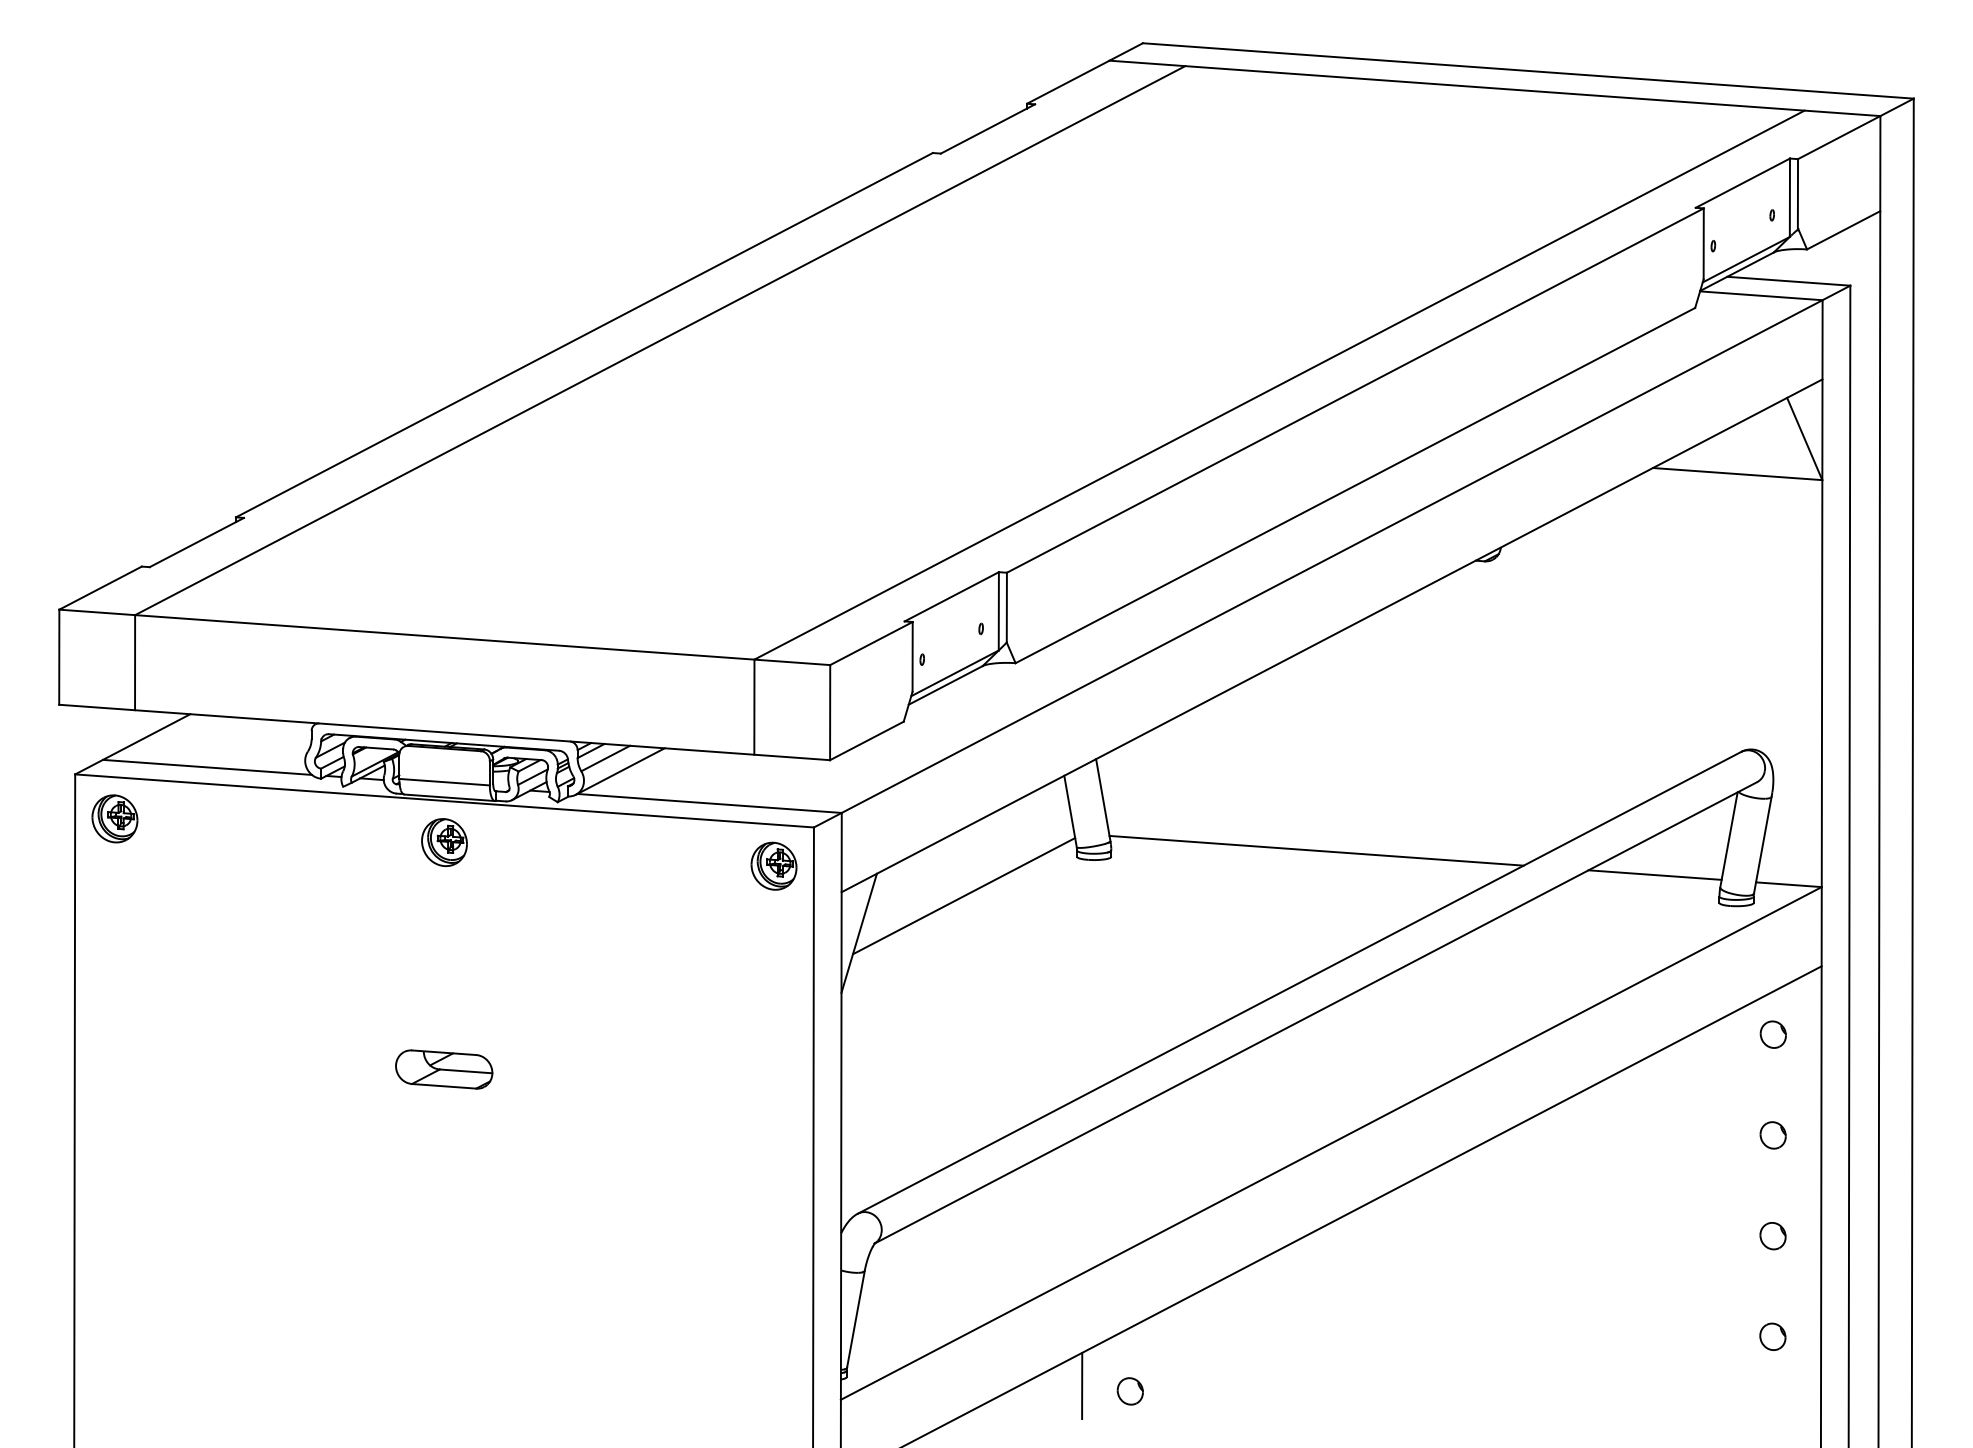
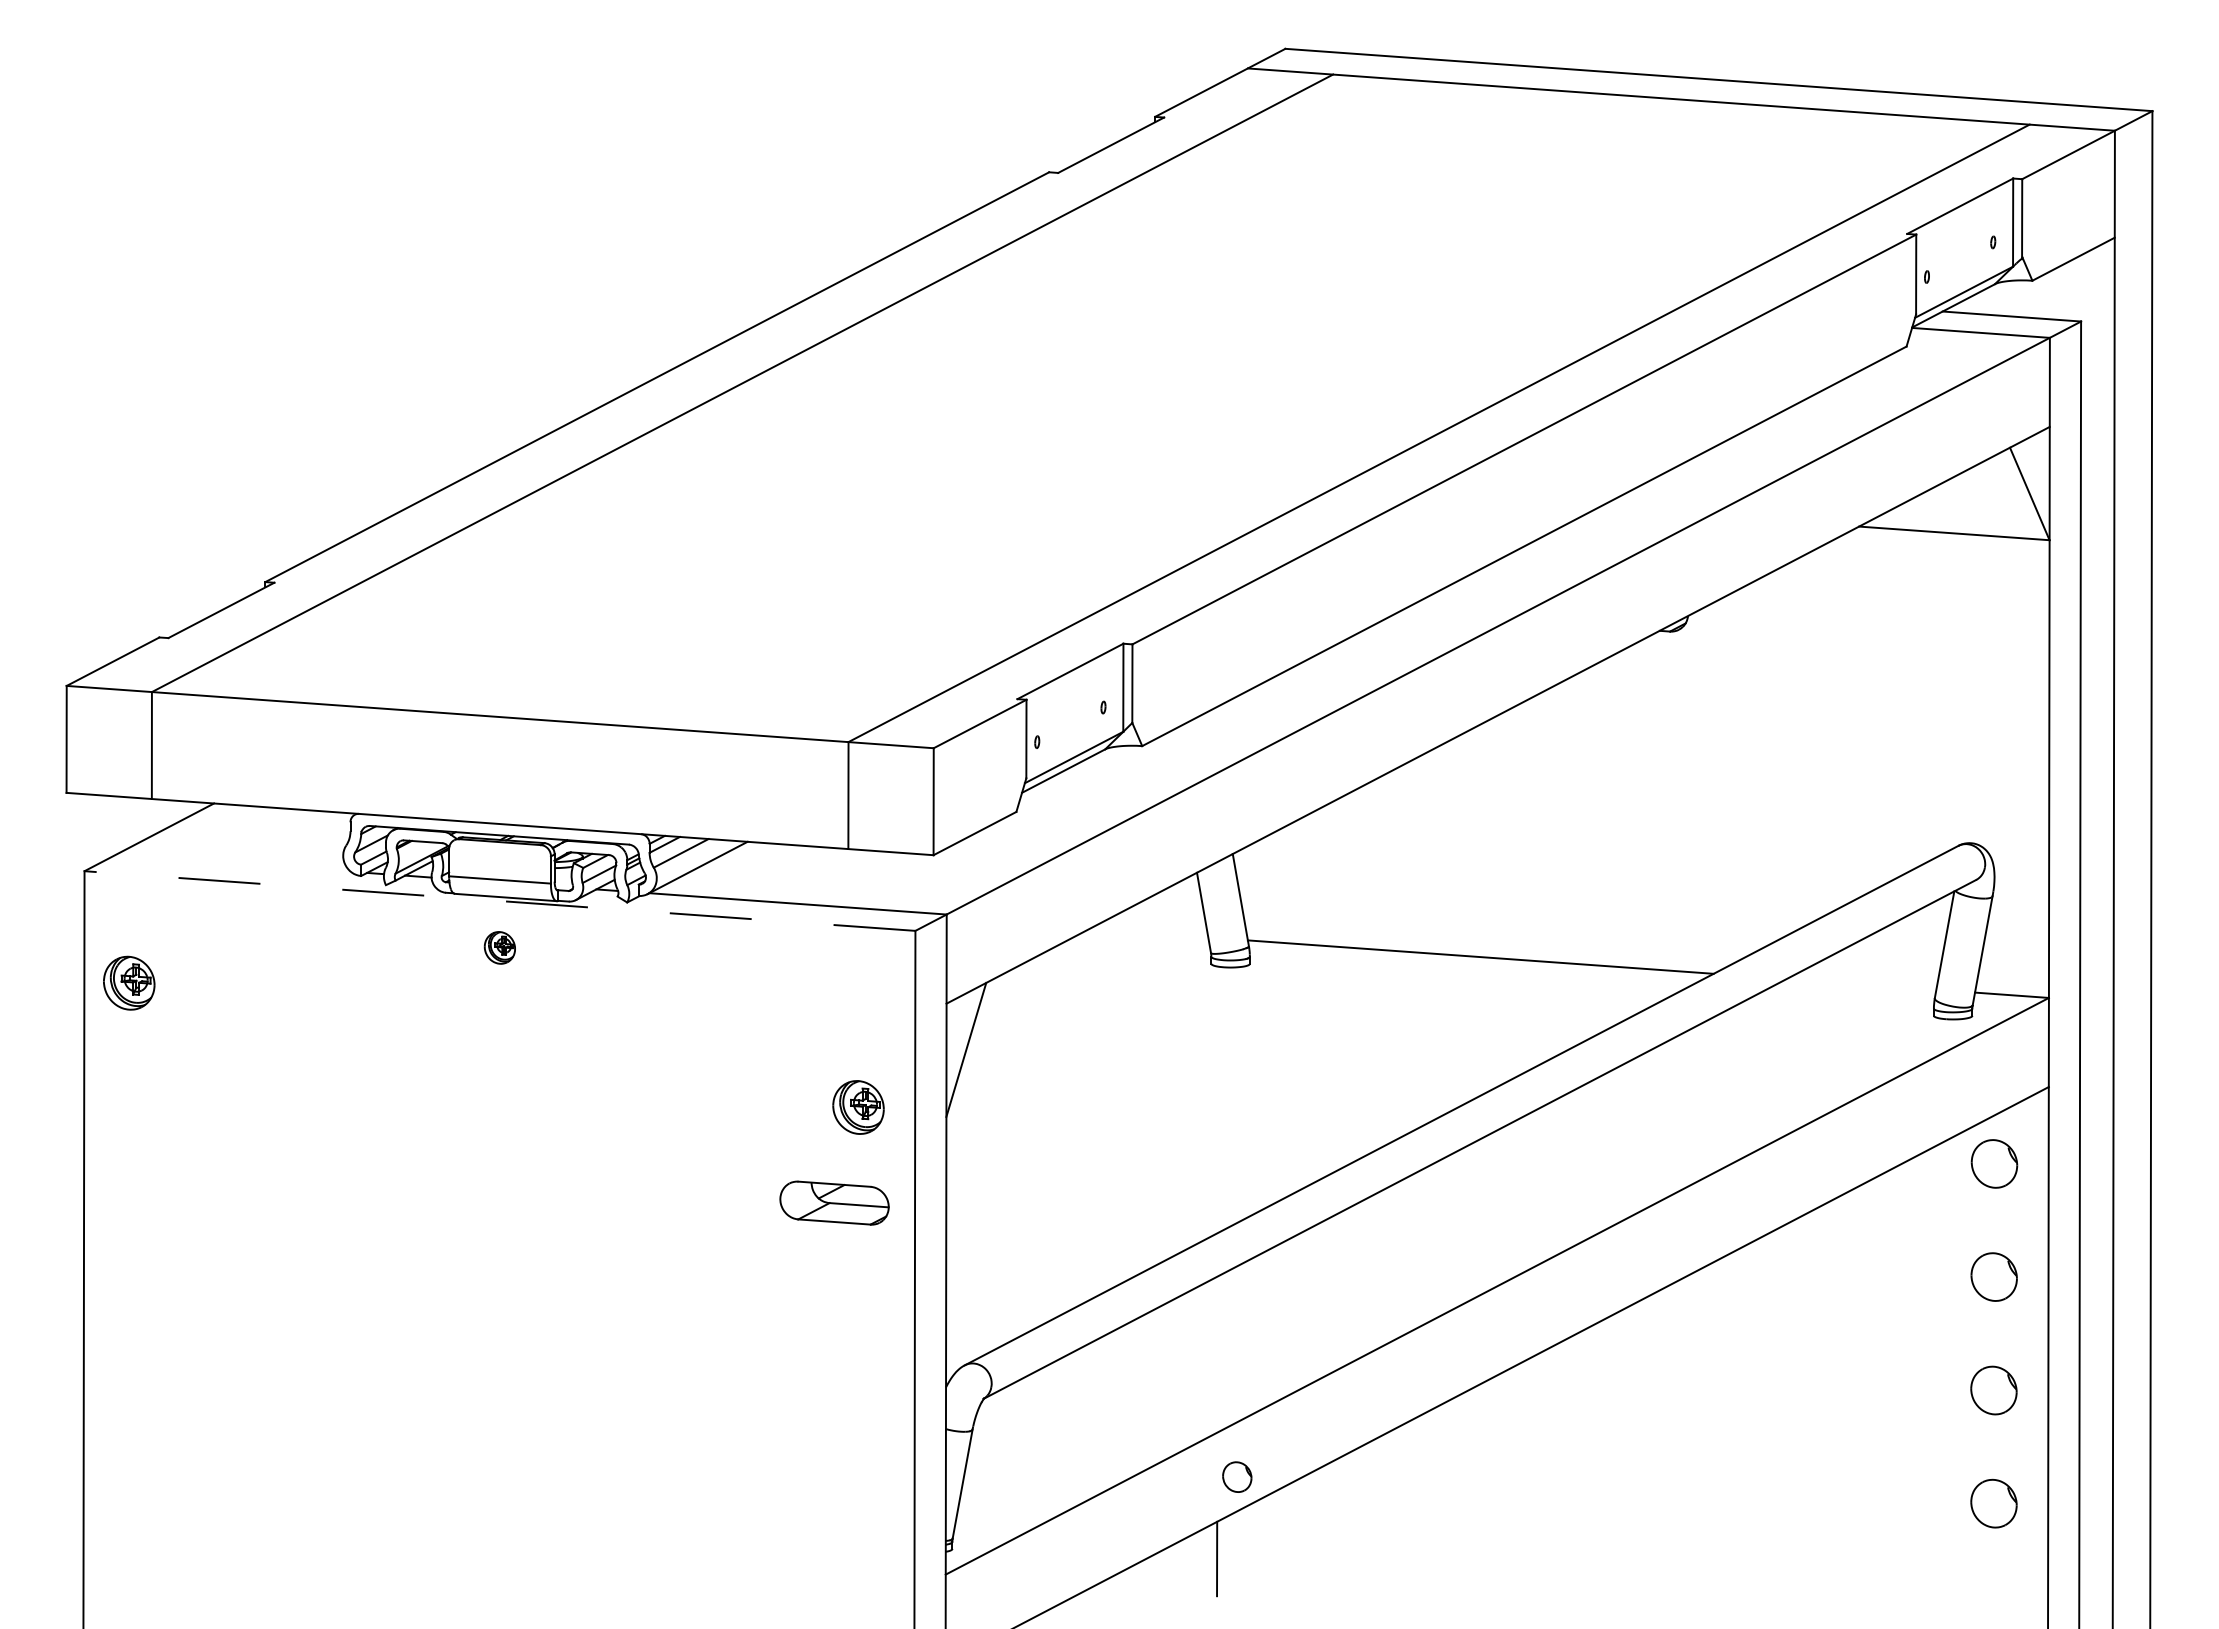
line: (206, 766) -> (232, 862), removed
line: (444, 801) -> (499, 901), solid -> dashed
part: (115, 818) -> (129, 982), moved
part: (444, 842) -> (499, 947), size x0.6
part: (774, 866) -> (858, 1107), moved
line: (1655, 875) -> (1861, 984), removed
line: (964, 895) -> (1084, 1007), removed
part: (1773, 1034) -> (1994, 1163), size x1.6
part: (444, 1068) -> (834, 1202), moved
part: (1773, 1135) -> (1994, 1277), size x1.6
part: (1773, 1236) -> (1994, 1390), size x1.6
part: (1772, 1336) -> (1993, 1503), size x1.6
part: (1130, 1390) -> (1237, 1476), moved

